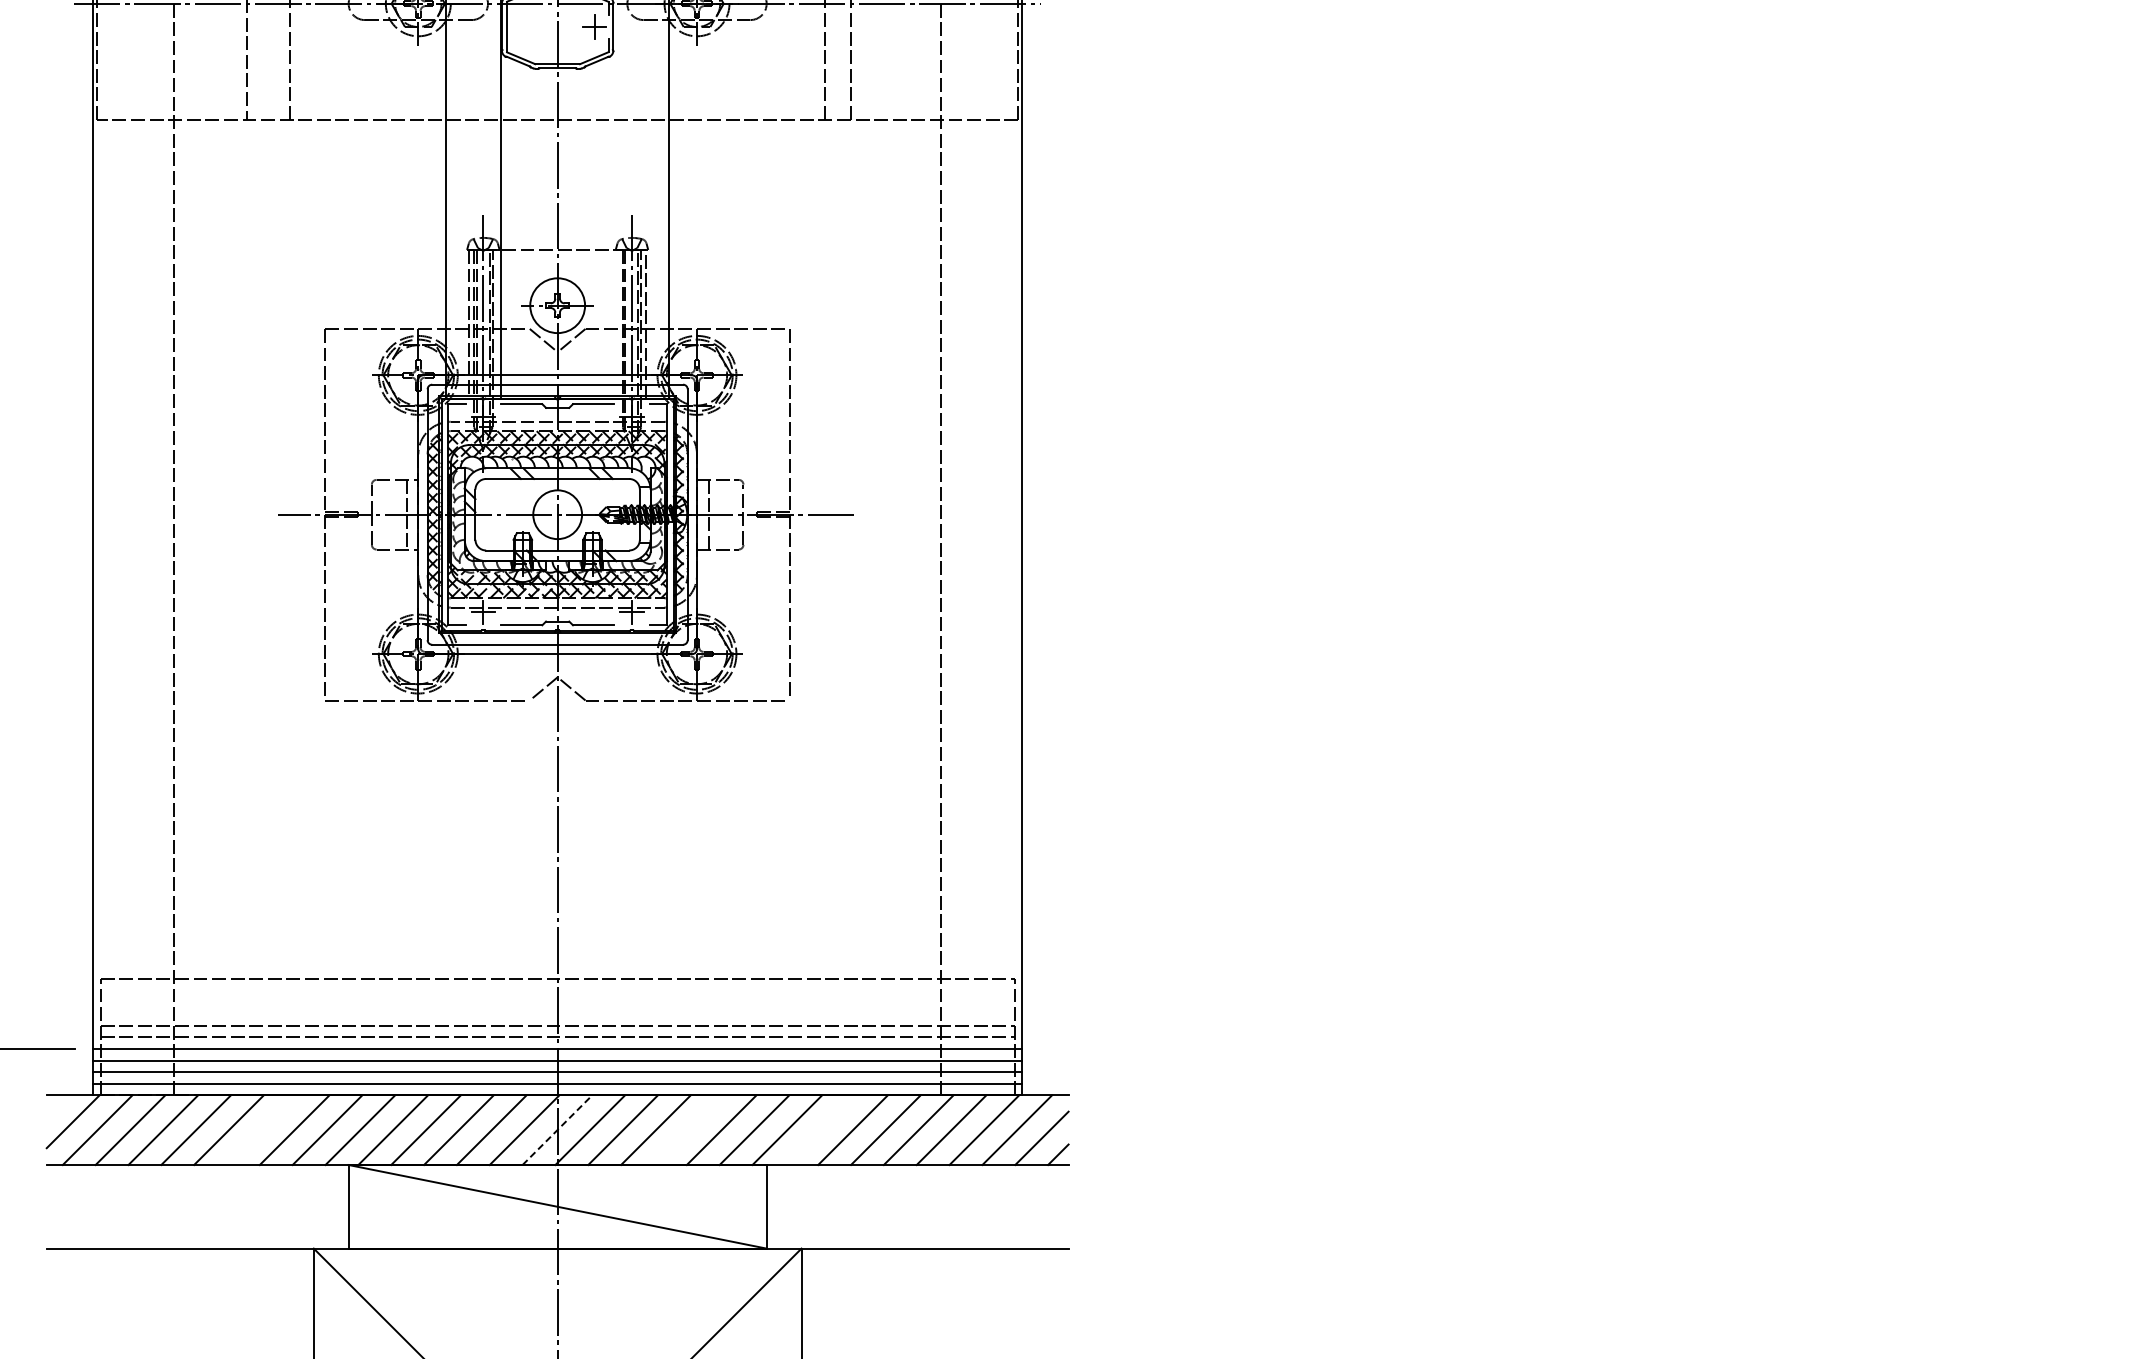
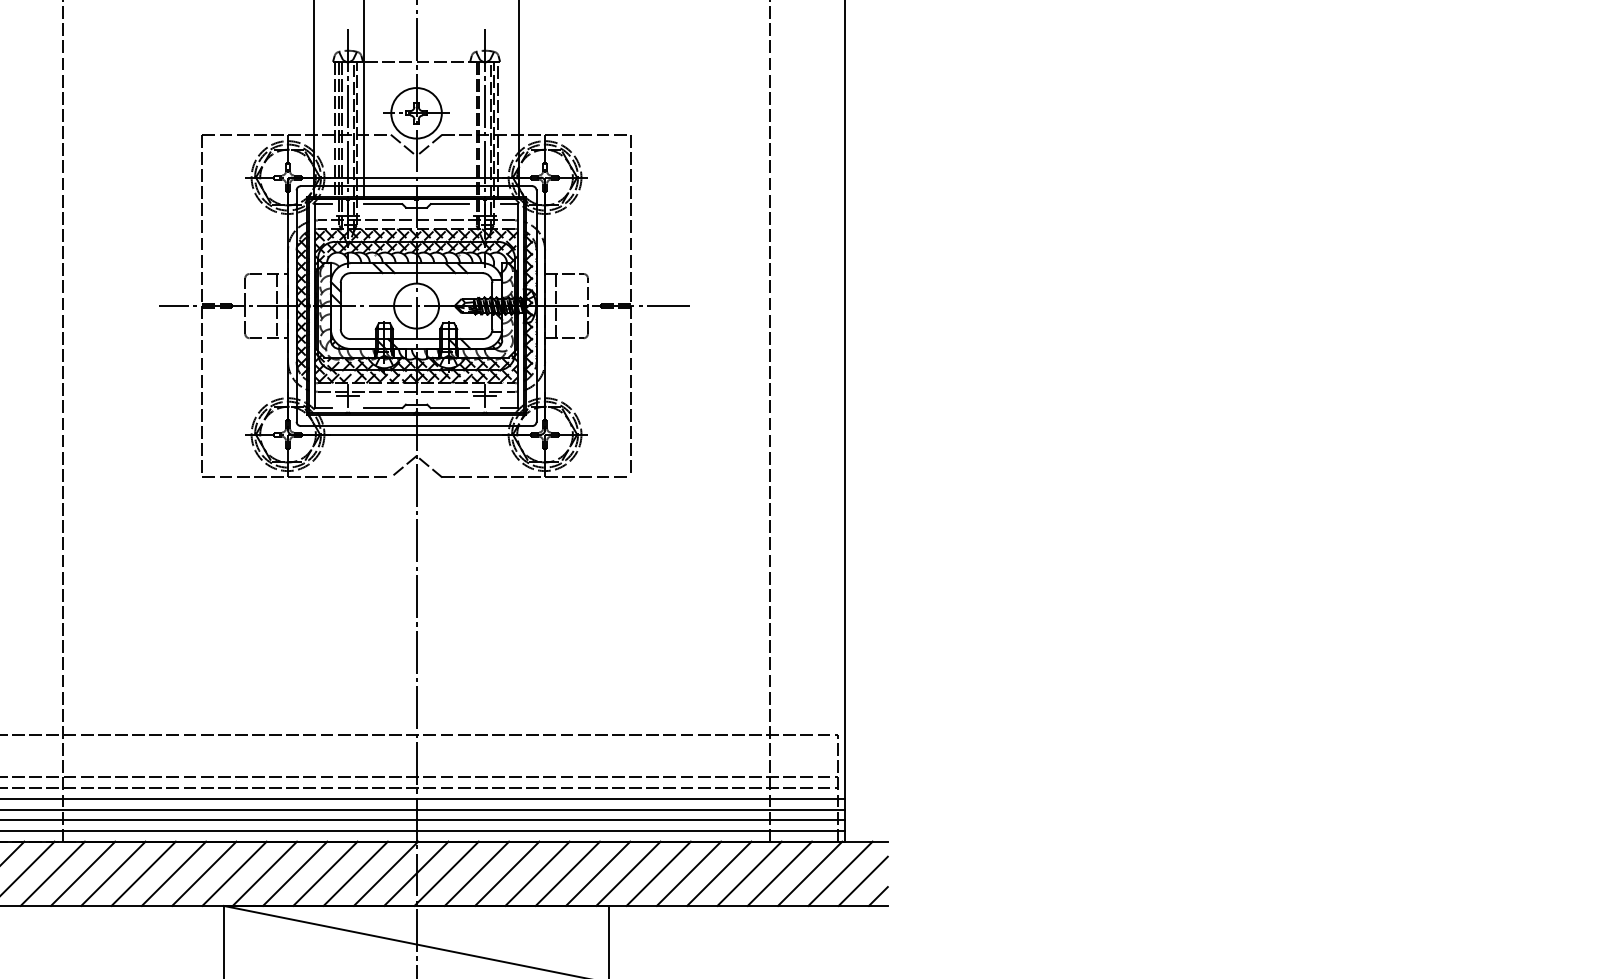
line: (557, 1129) -> (416, 873), dashed -> solid
line: (261, 1130) -> (143, 874), added
line: (688, 1130) -> (537, 874), added
line: (820, 1130) -> (659, 874), added

